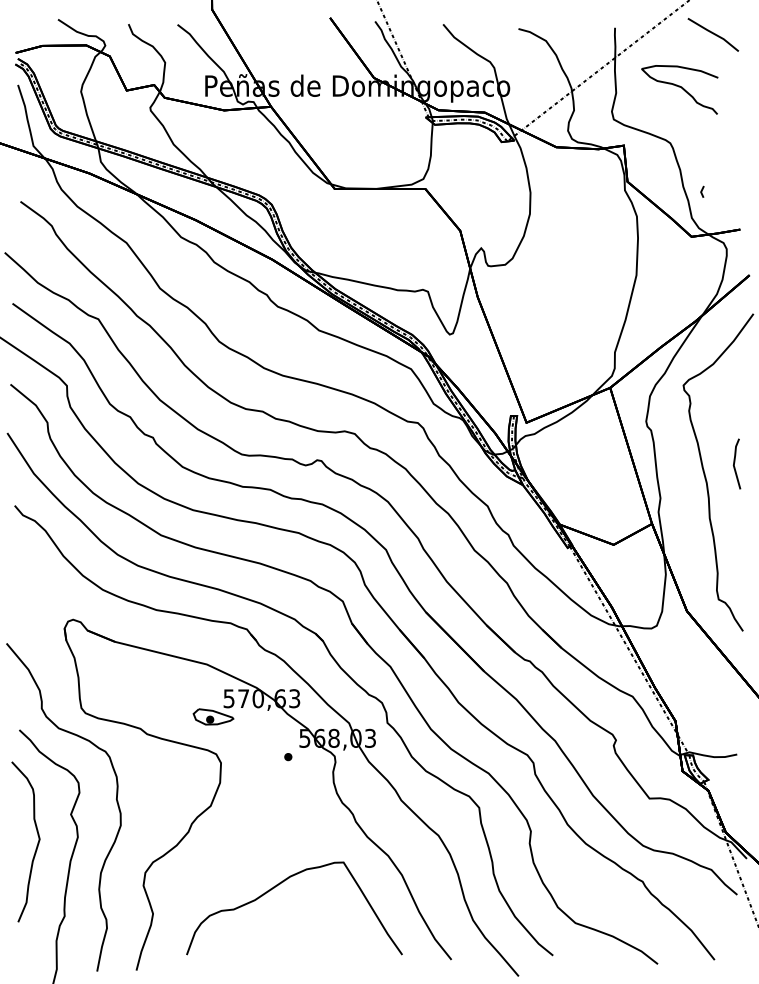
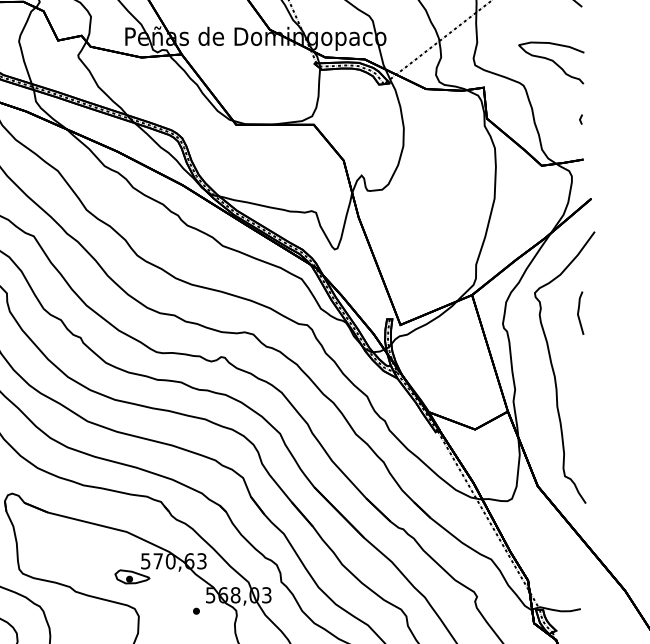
curve: (679, 87) -> (551, 61), moved
line: (702, 191) -> (581, 119), moved
line: (735, 462) -> (579, 311), moved

